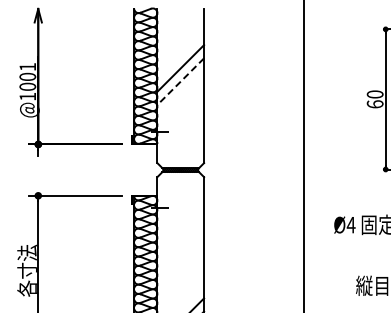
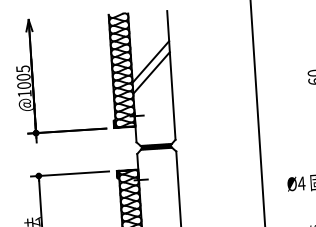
text: (27, 67) -> (22, 69), @1001 -> @1005
line: (180, 82) -> (151, 73), dashed -> solid

